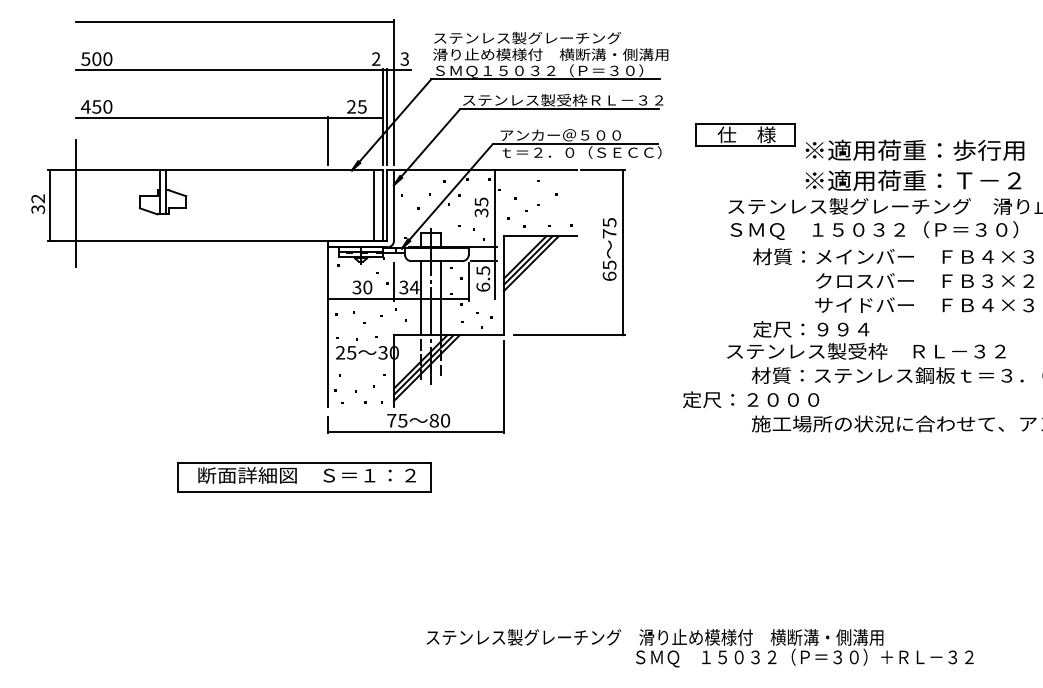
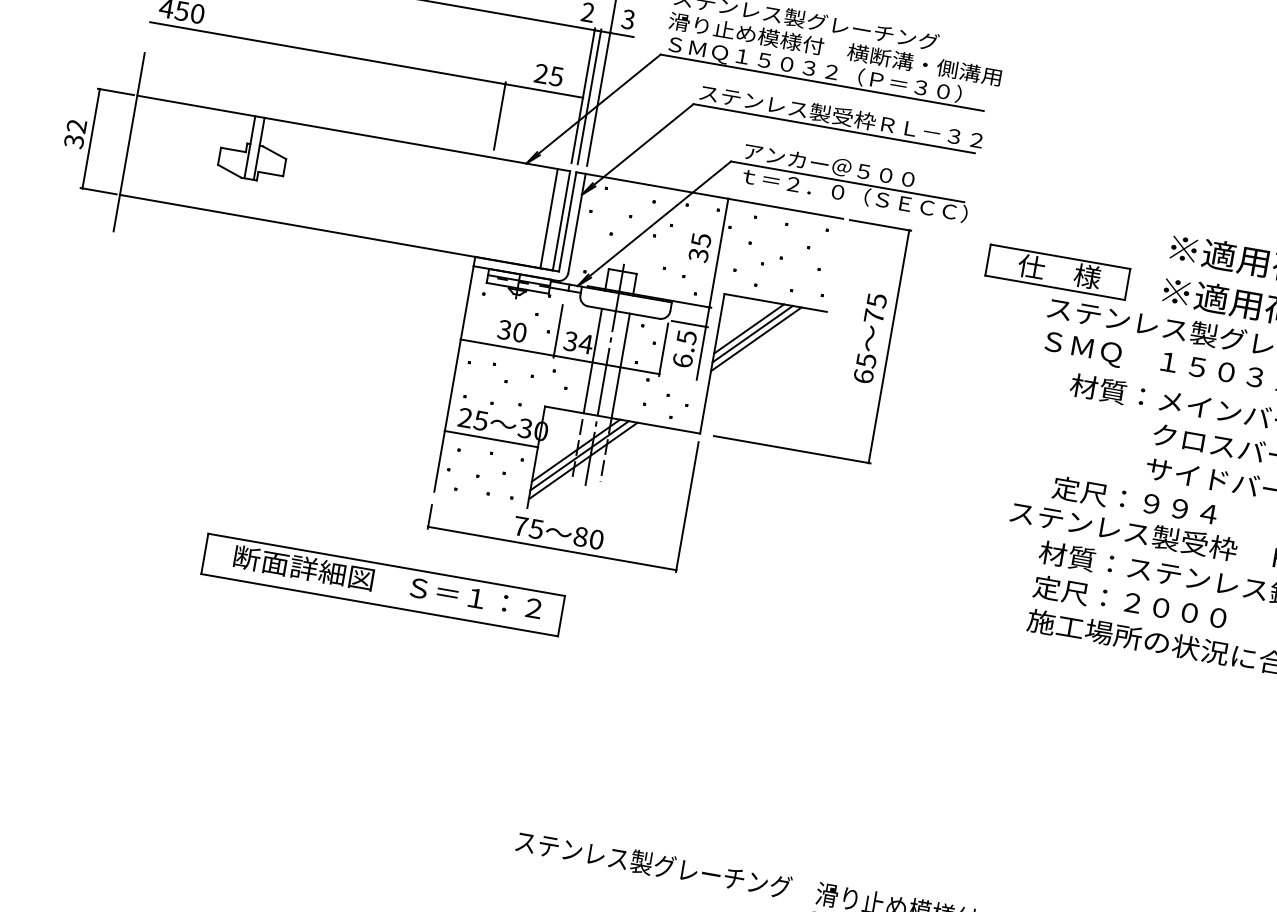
part: (745, 134) -> (1057, 270), moved
line: (361, 364) -> (492, 439), added
text: (751, 399) -> (1130, 602), moved

